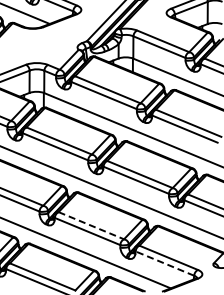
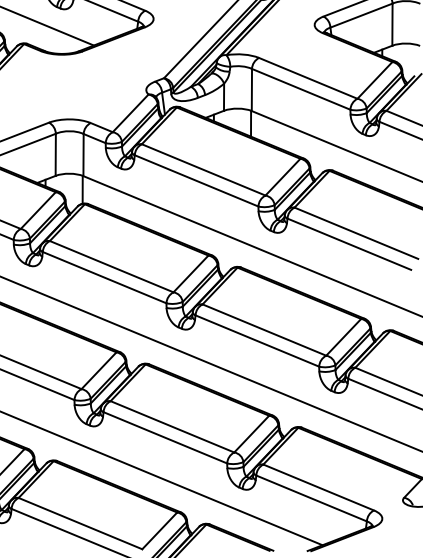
line: (91, 225) -> (172, 426), dashed -> solid
line: (164, 263) -> (310, 498), dashed -> solid

